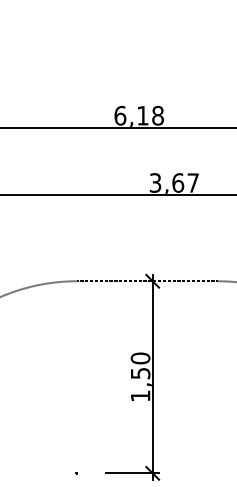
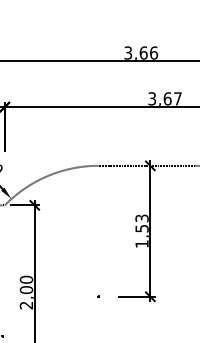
text: (139, 114) -> (141, 52), 6,18 -> 3,66
text: (139, 358) -> (141, 218), 1,50 -> 1,53

